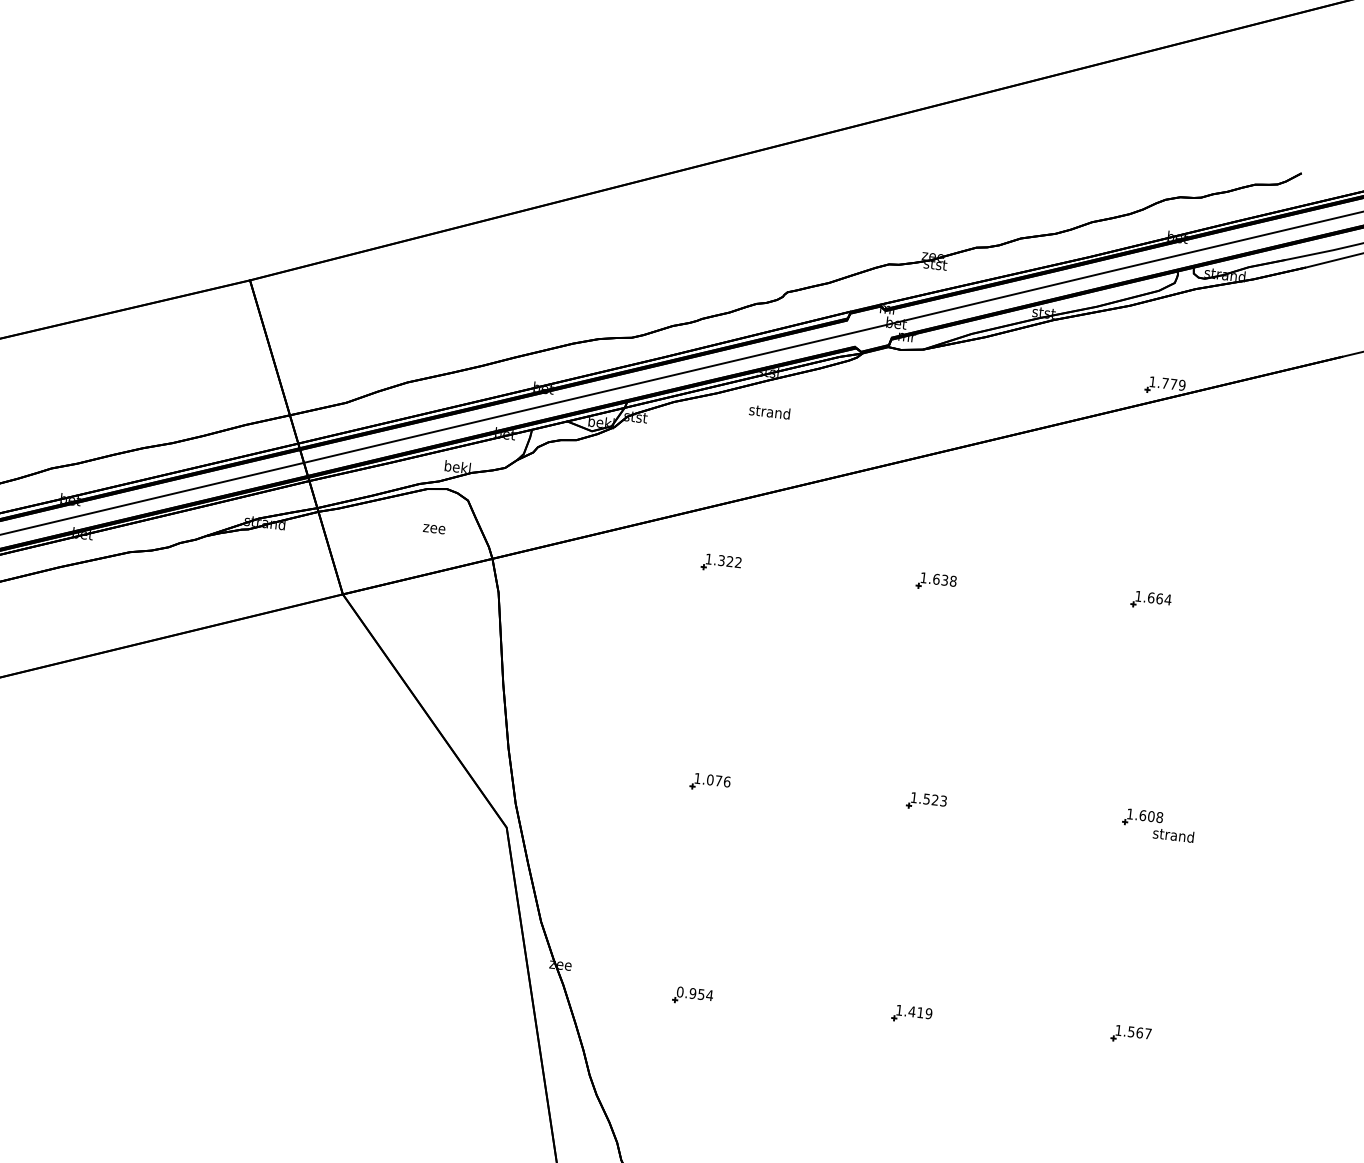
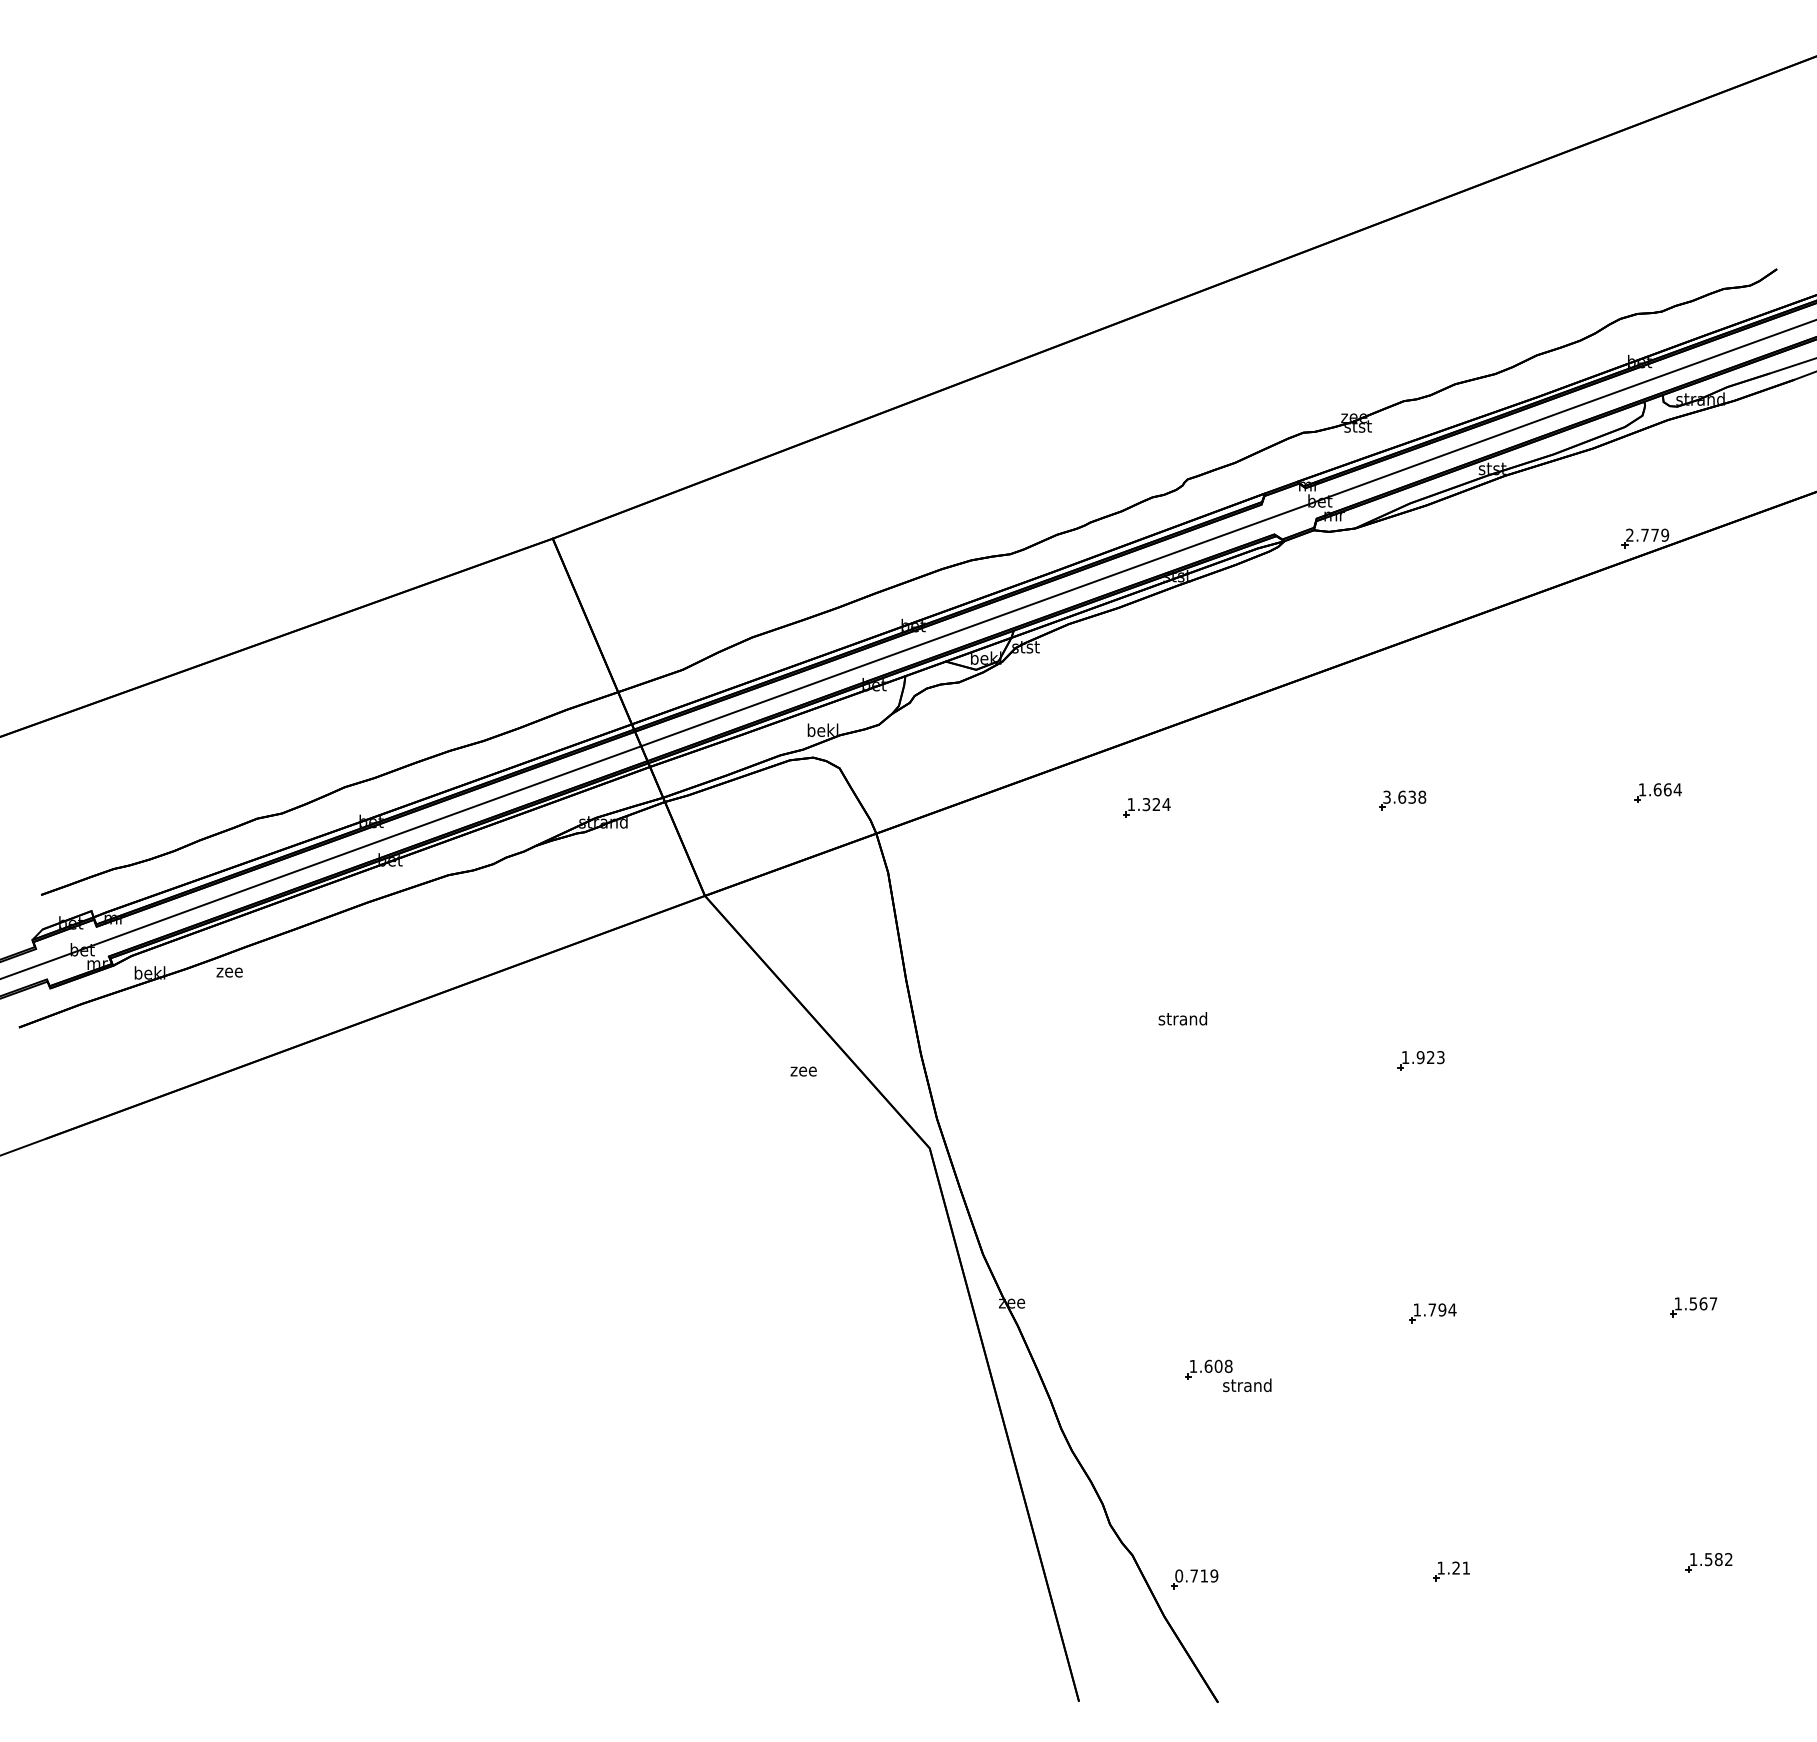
text: (1152, 381) -> (1629, 534), 1.779 -> 2.779
text: (769, 411) -> (1182, 1018), moved
text: (434, 529) -> (803, 1071), moved
text: (738, 562) -> (1166, 804), 1.322 -> 1.324
text: (923, 577) -> (1386, 796), 1.638 -> 3.638
part: (710, 782) -> (1163, 1067), removed
text: (926, 799) -> (1420, 1057), 1.523 -> 1.923
part: (1158, 825) -> (1228, 1375), moved
part: (692, 996) -> (1171, 1321), removed
text: (920, 1012) -> (1442, 1309), 1.419 -> 1.794

